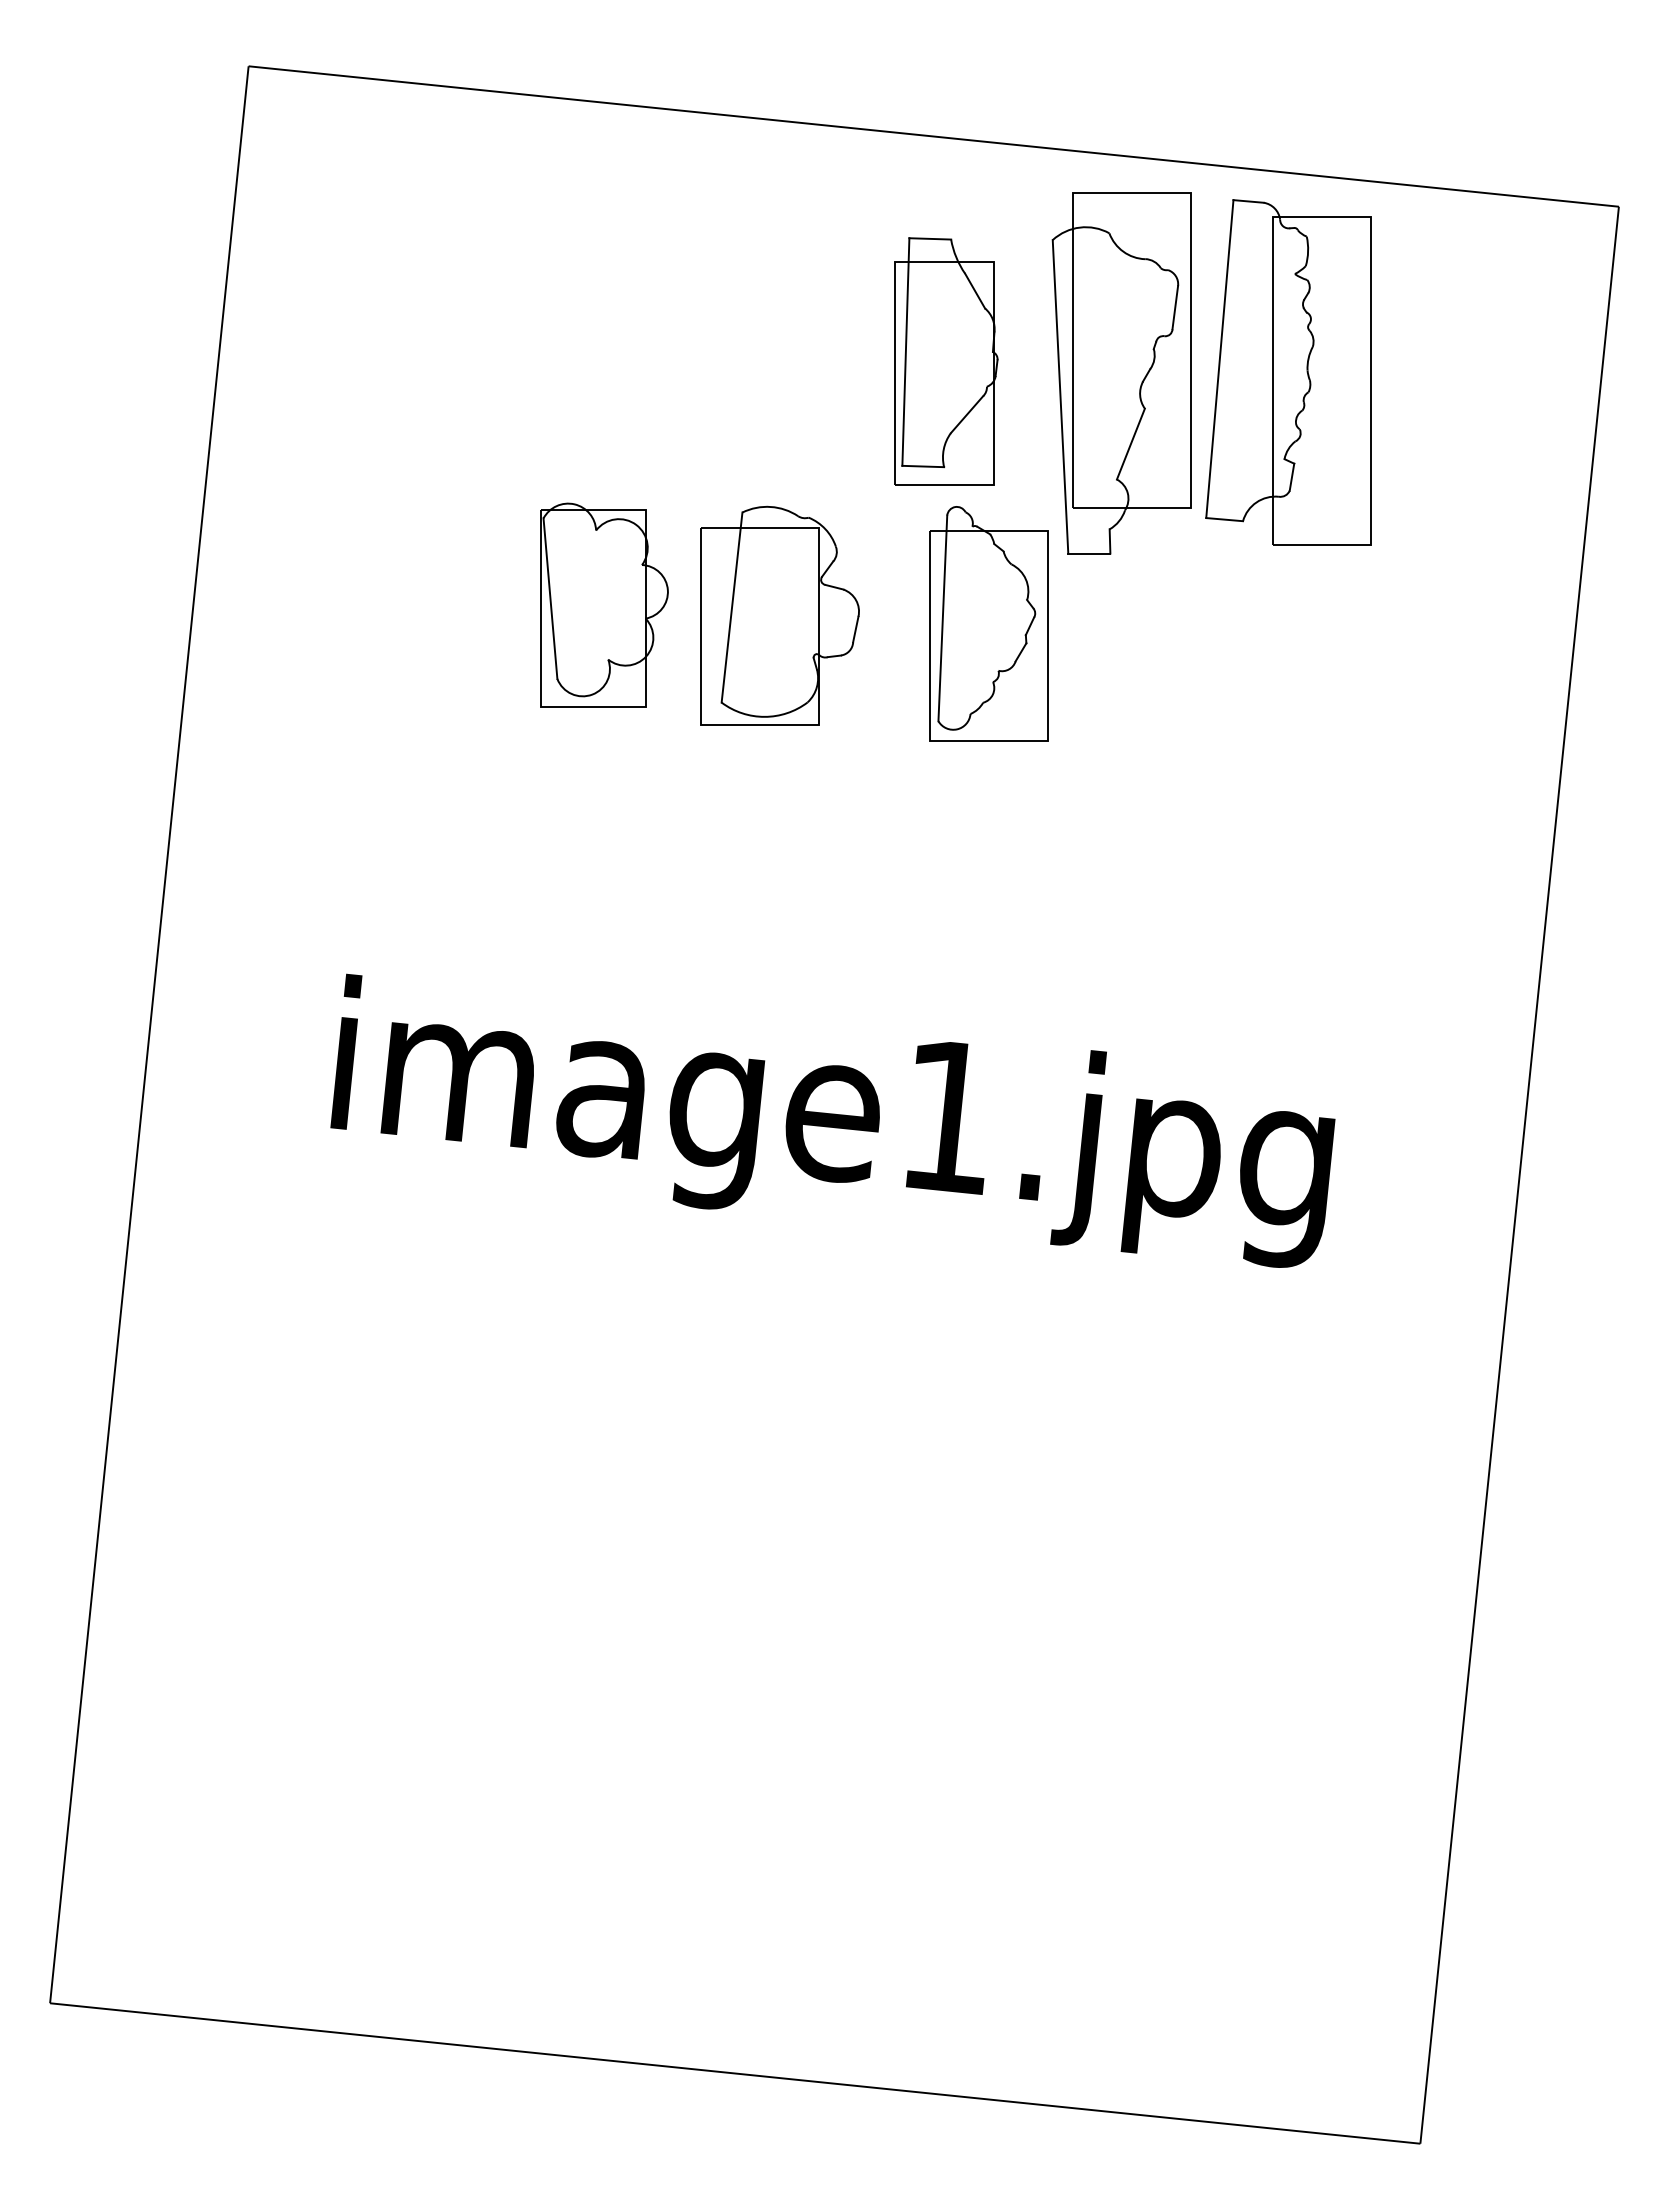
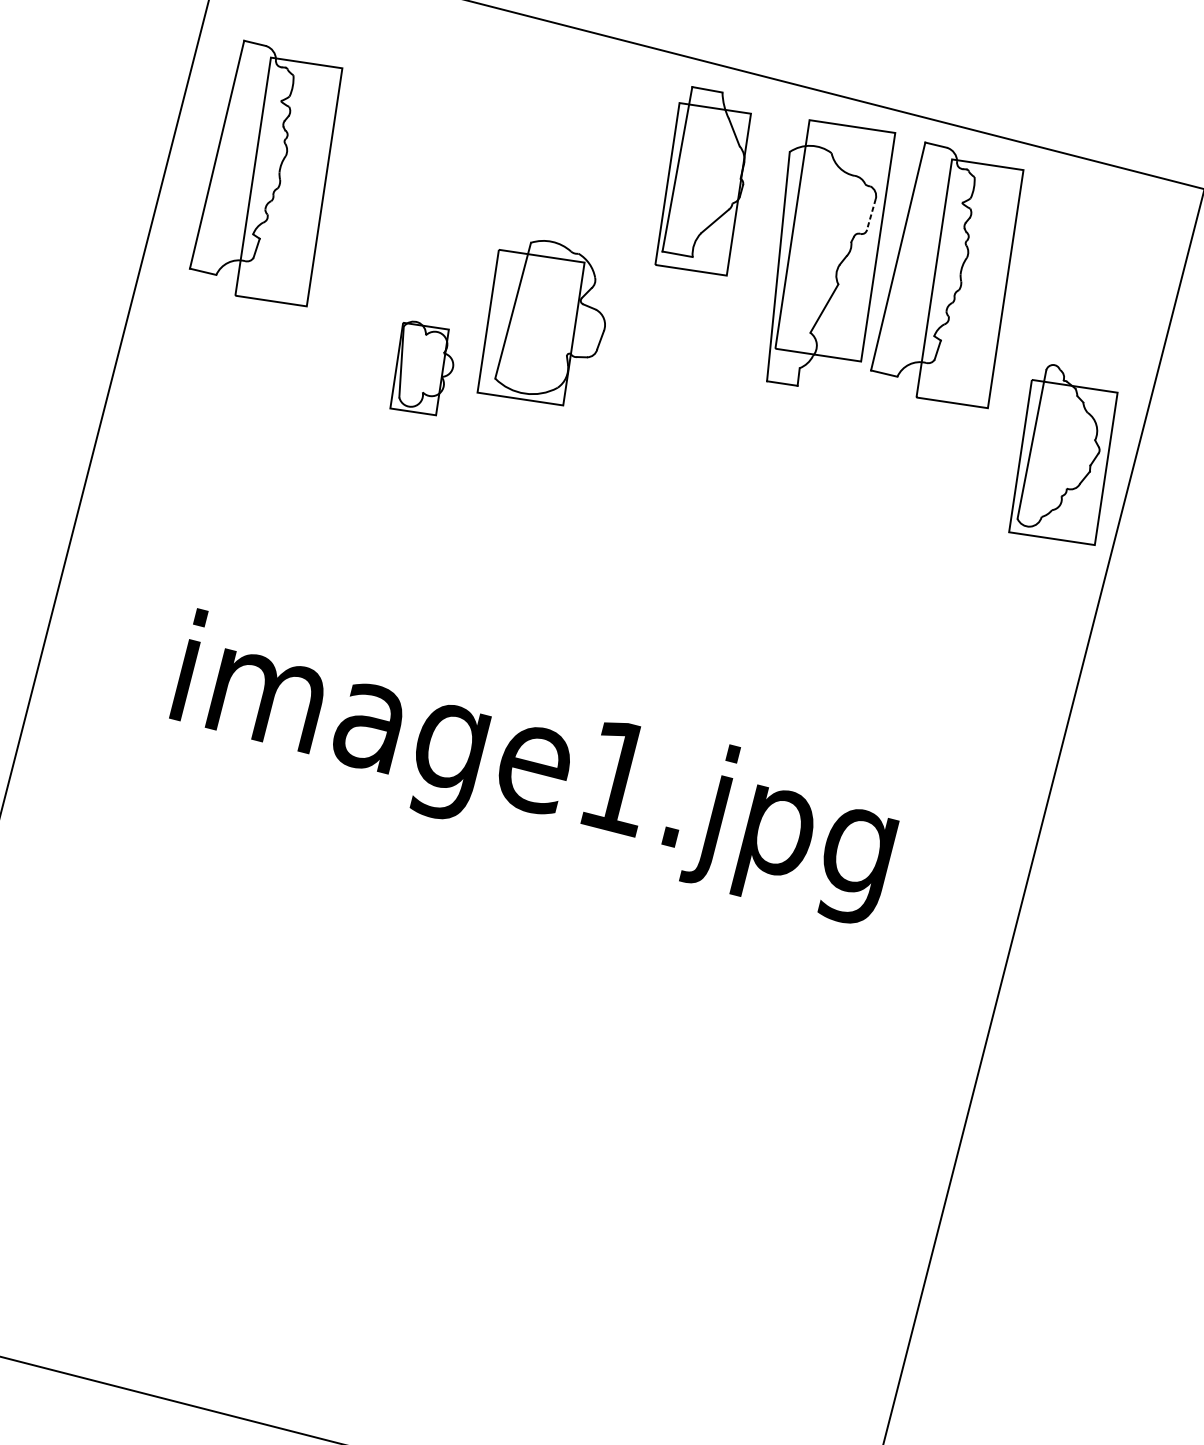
line: (1175, 307) -> (871, 214), solid -> dashed
part: (946, 361) -> (705, 180), moved
part: (350, 372) -> (265, 171), added
part: (604, 604) -> (424, 367), size x0.6
part: (779, 615) -> (546, 321), moved
part: (988, 623) -> (1064, 453), moved

